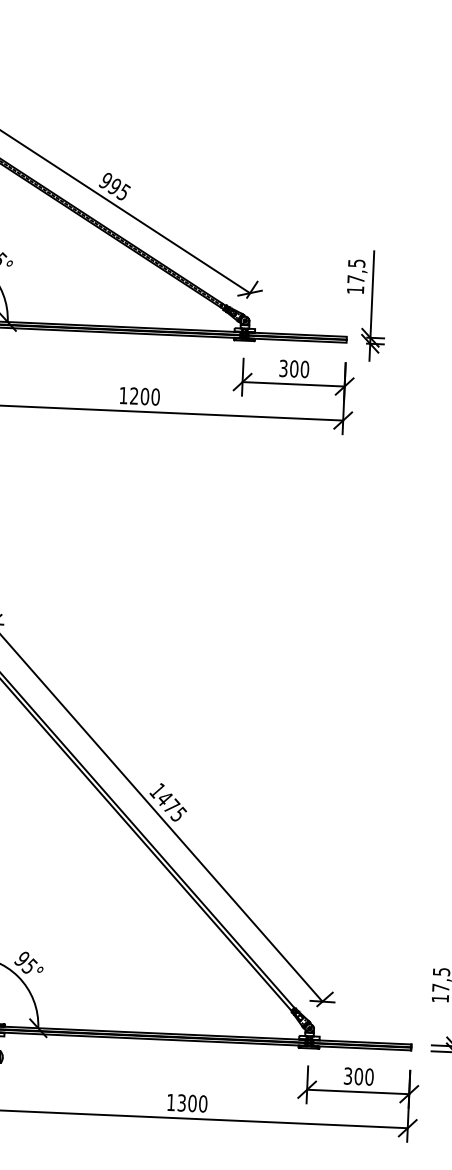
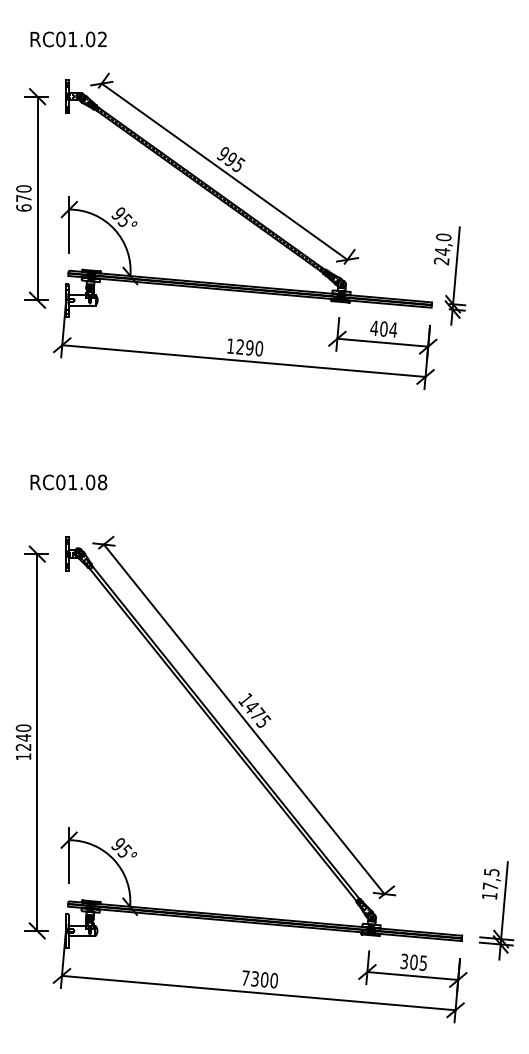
text: (355, 277) -> (442, 249), 17,5 -> 24,0
text: (293, 368) -> (383, 328), 300 -> 404
text: (144, 396) -> (249, 347), 1200 -> 1290
text: (369, 1076) -> (423, 962), 300 -> 305
text: (170, 1101) -> (245, 977), 1300 -> 7300

